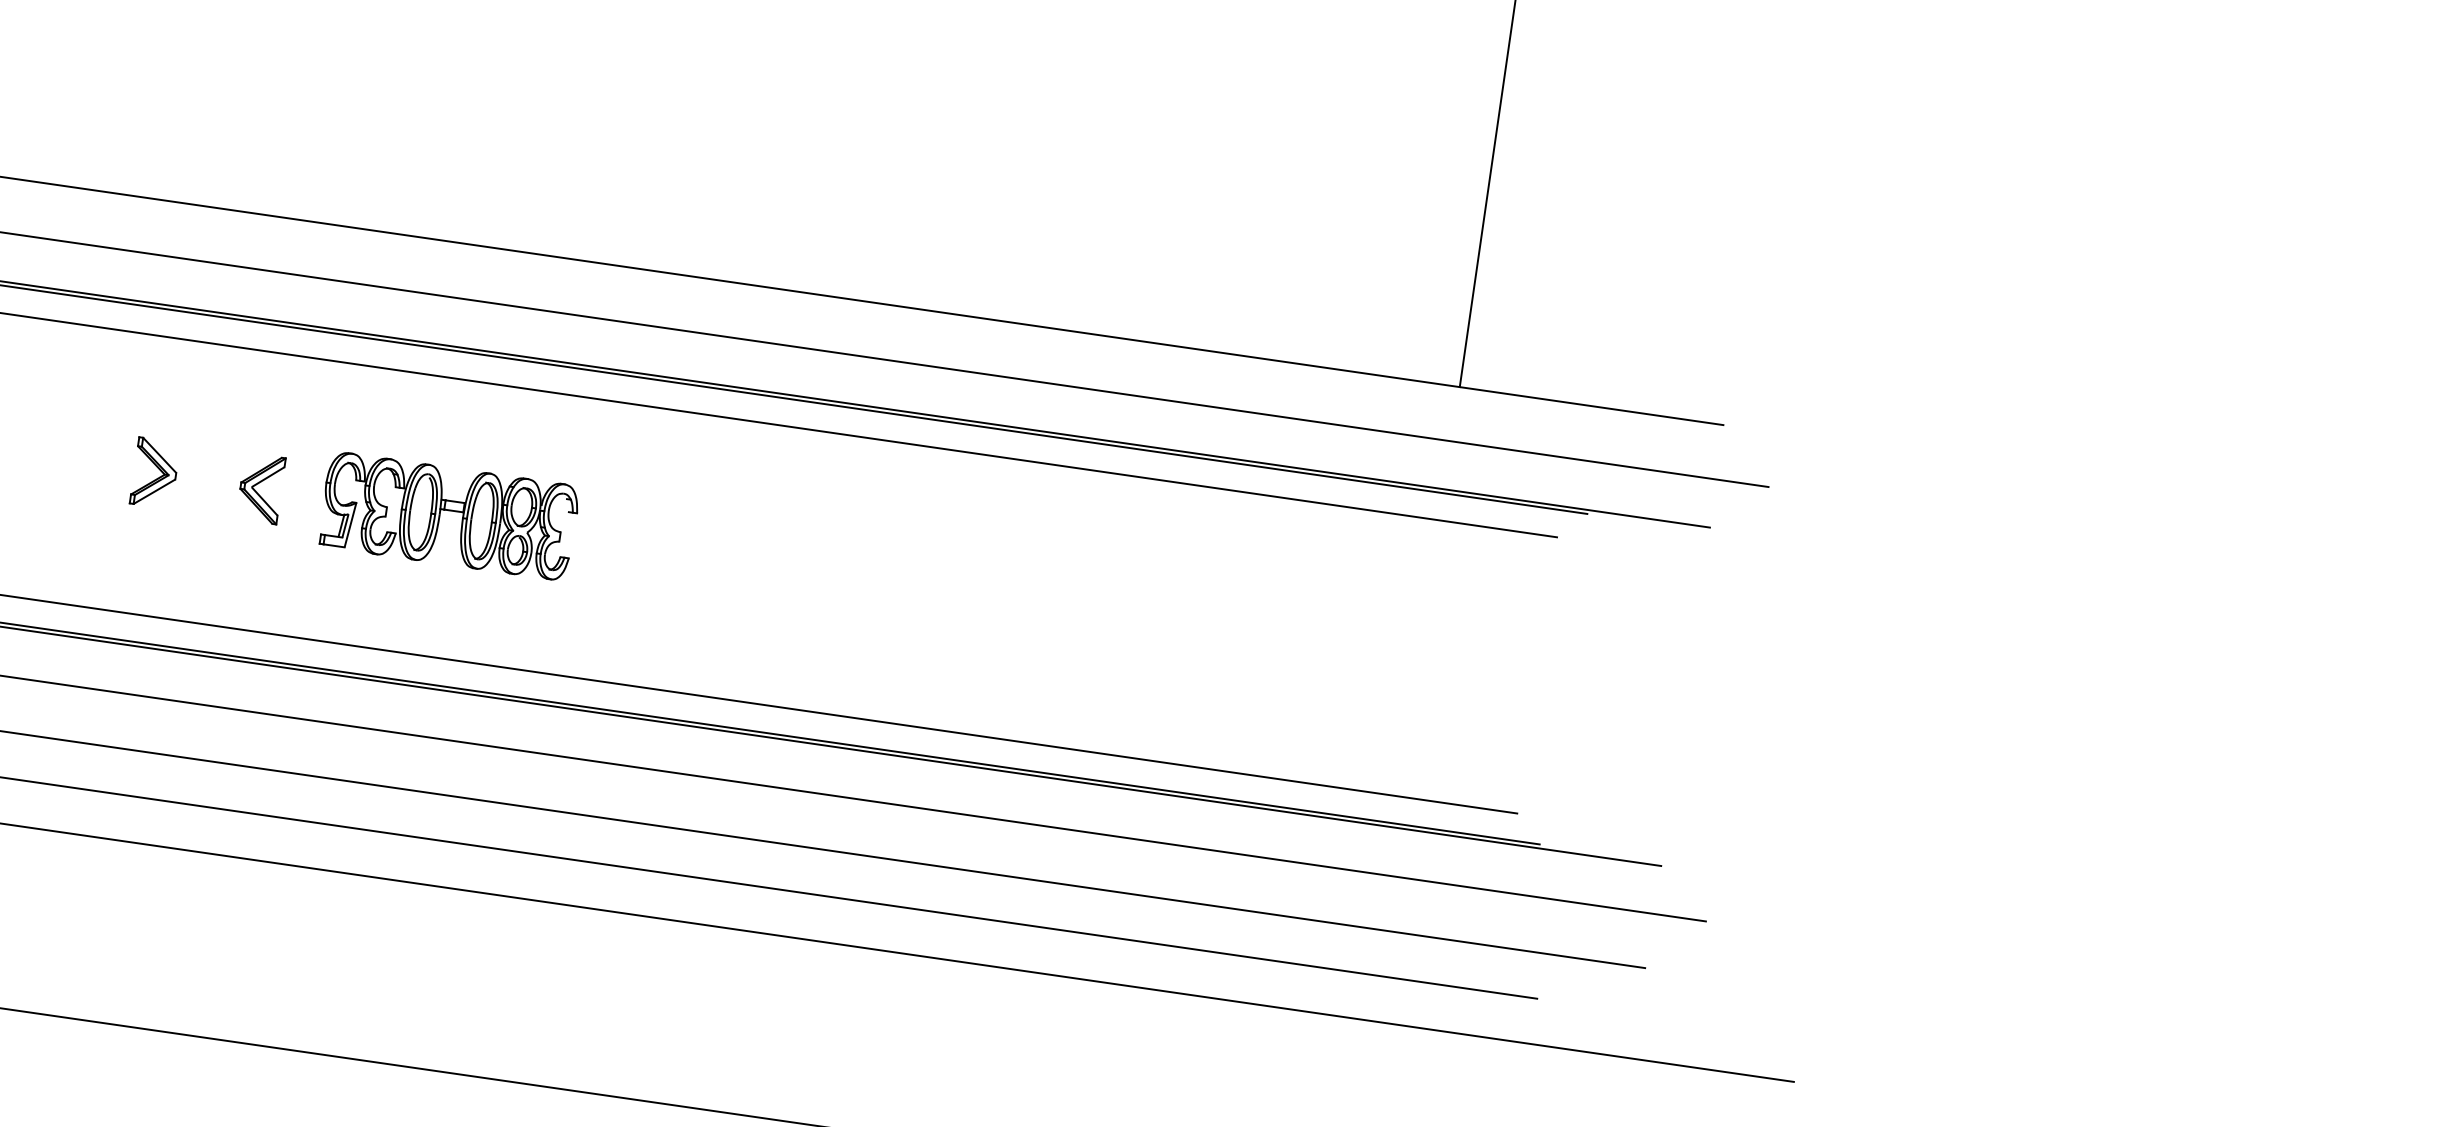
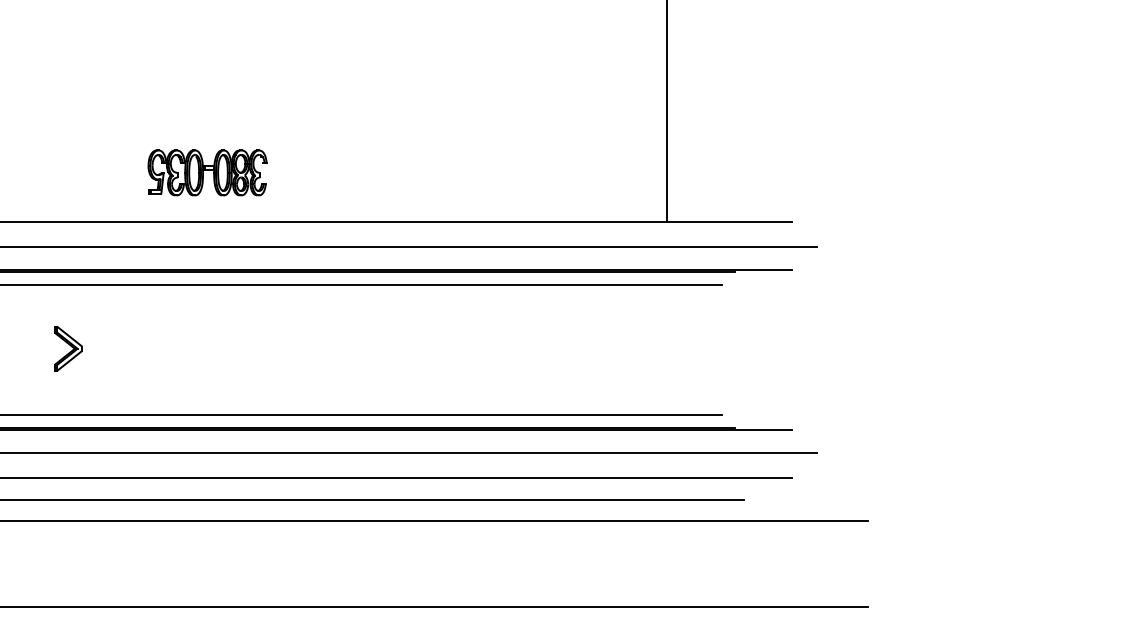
part: (155, 472) -> (68, 348), size x1.4
part: (260, 488) -> (118, 348), removed
part: (449, 515) -> (207, 172), moved

